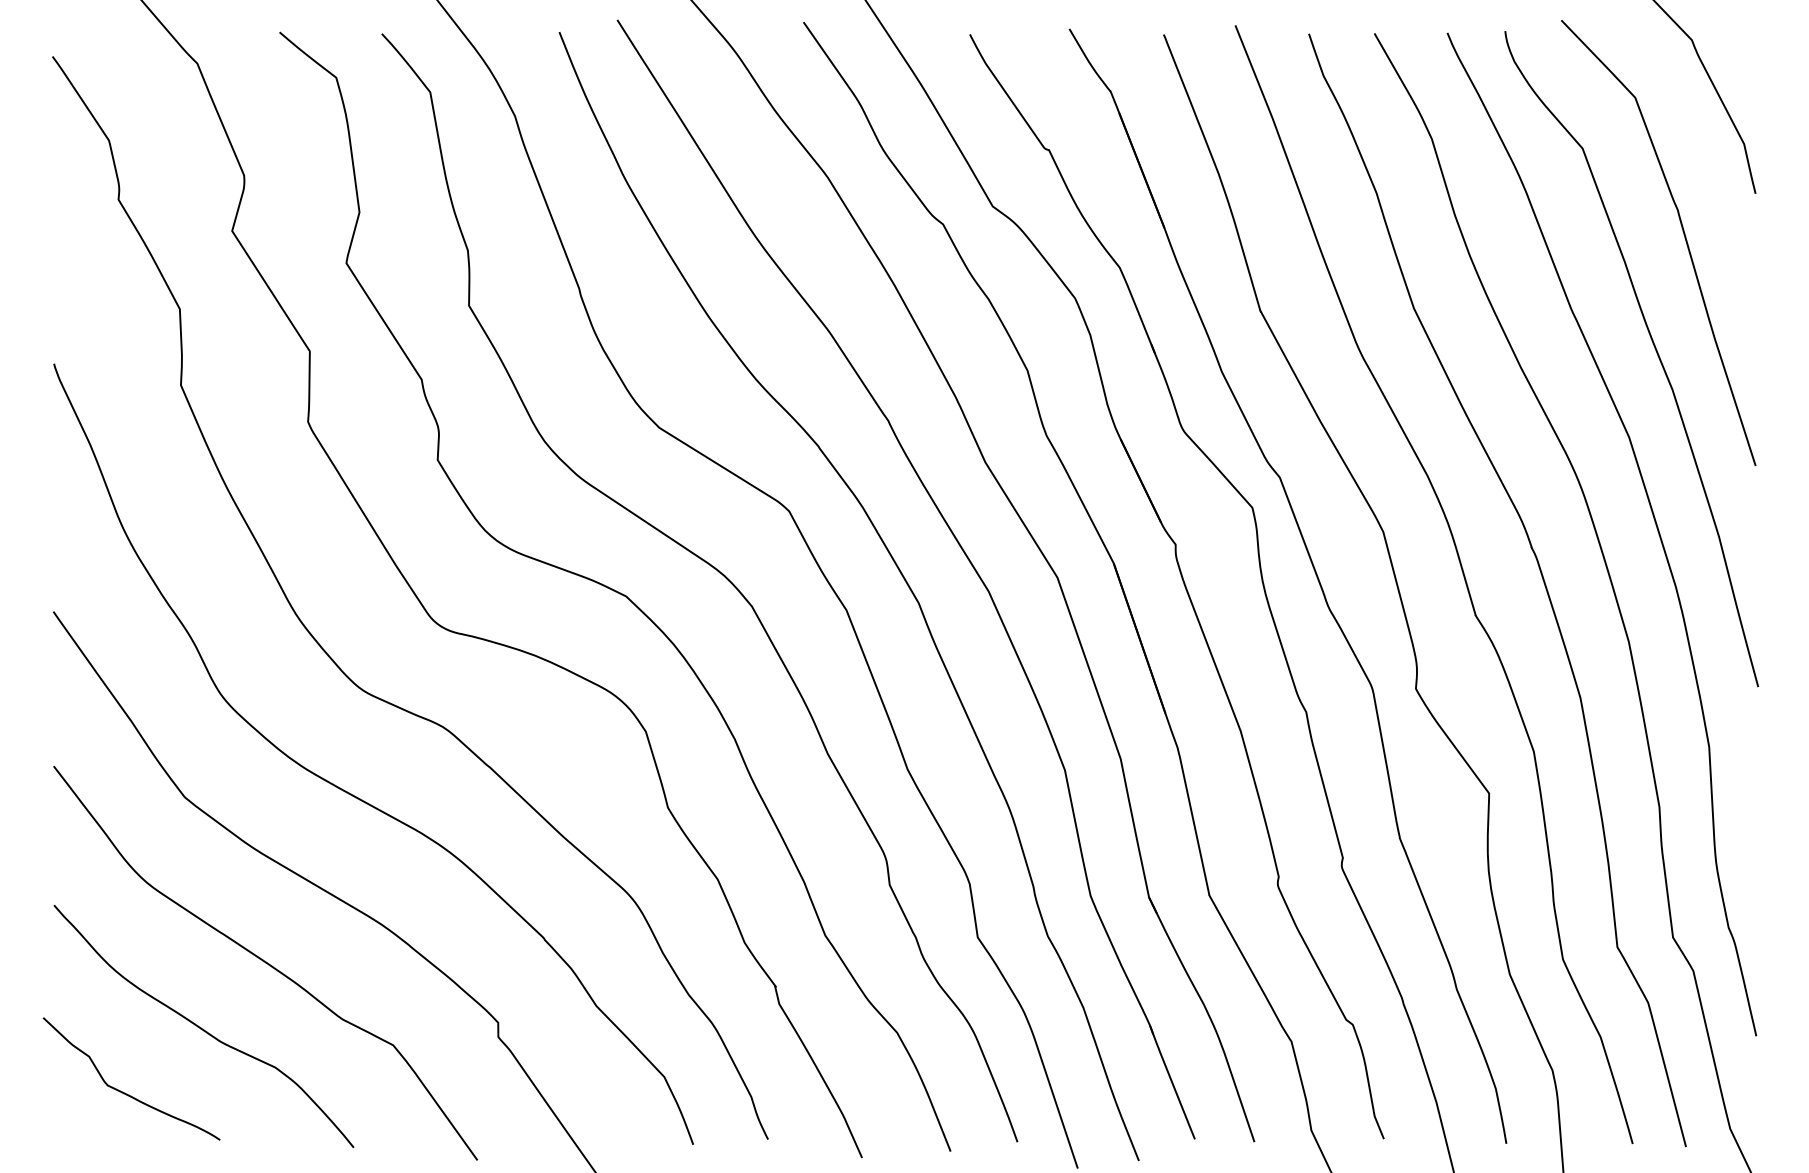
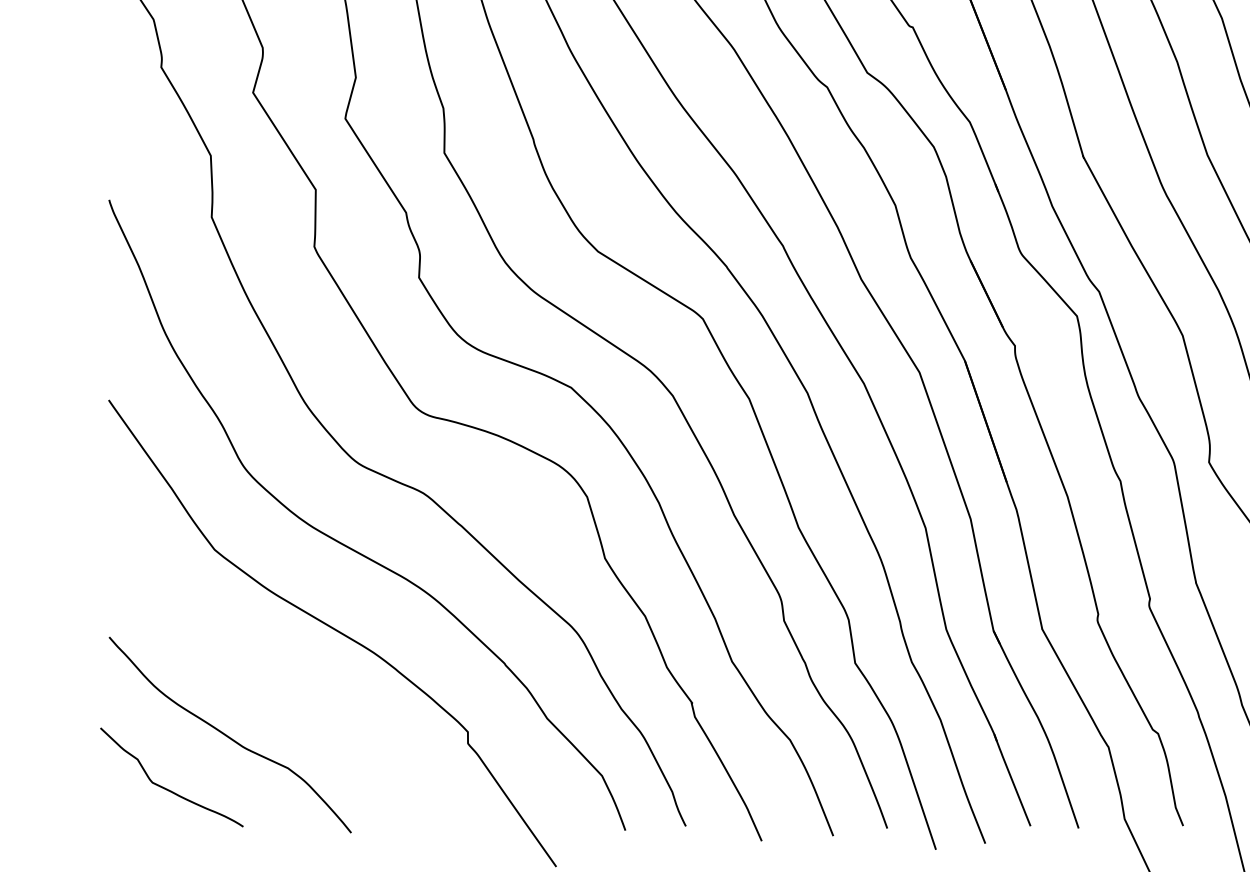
curve: (265, 962) -> (279, 683), removed

